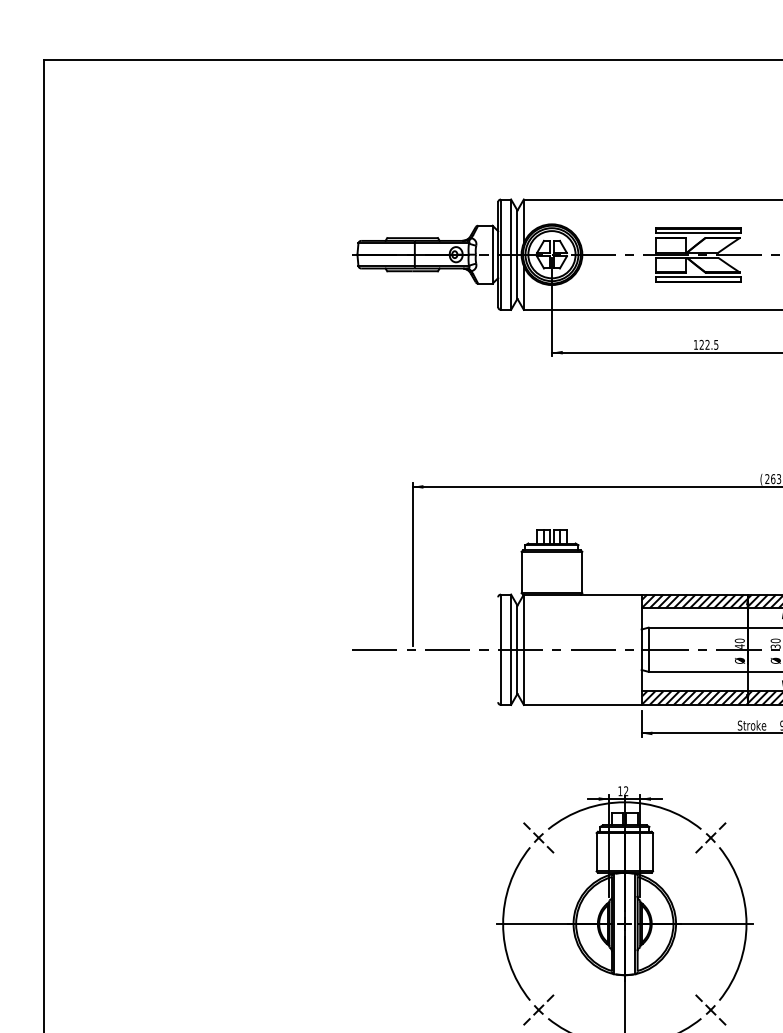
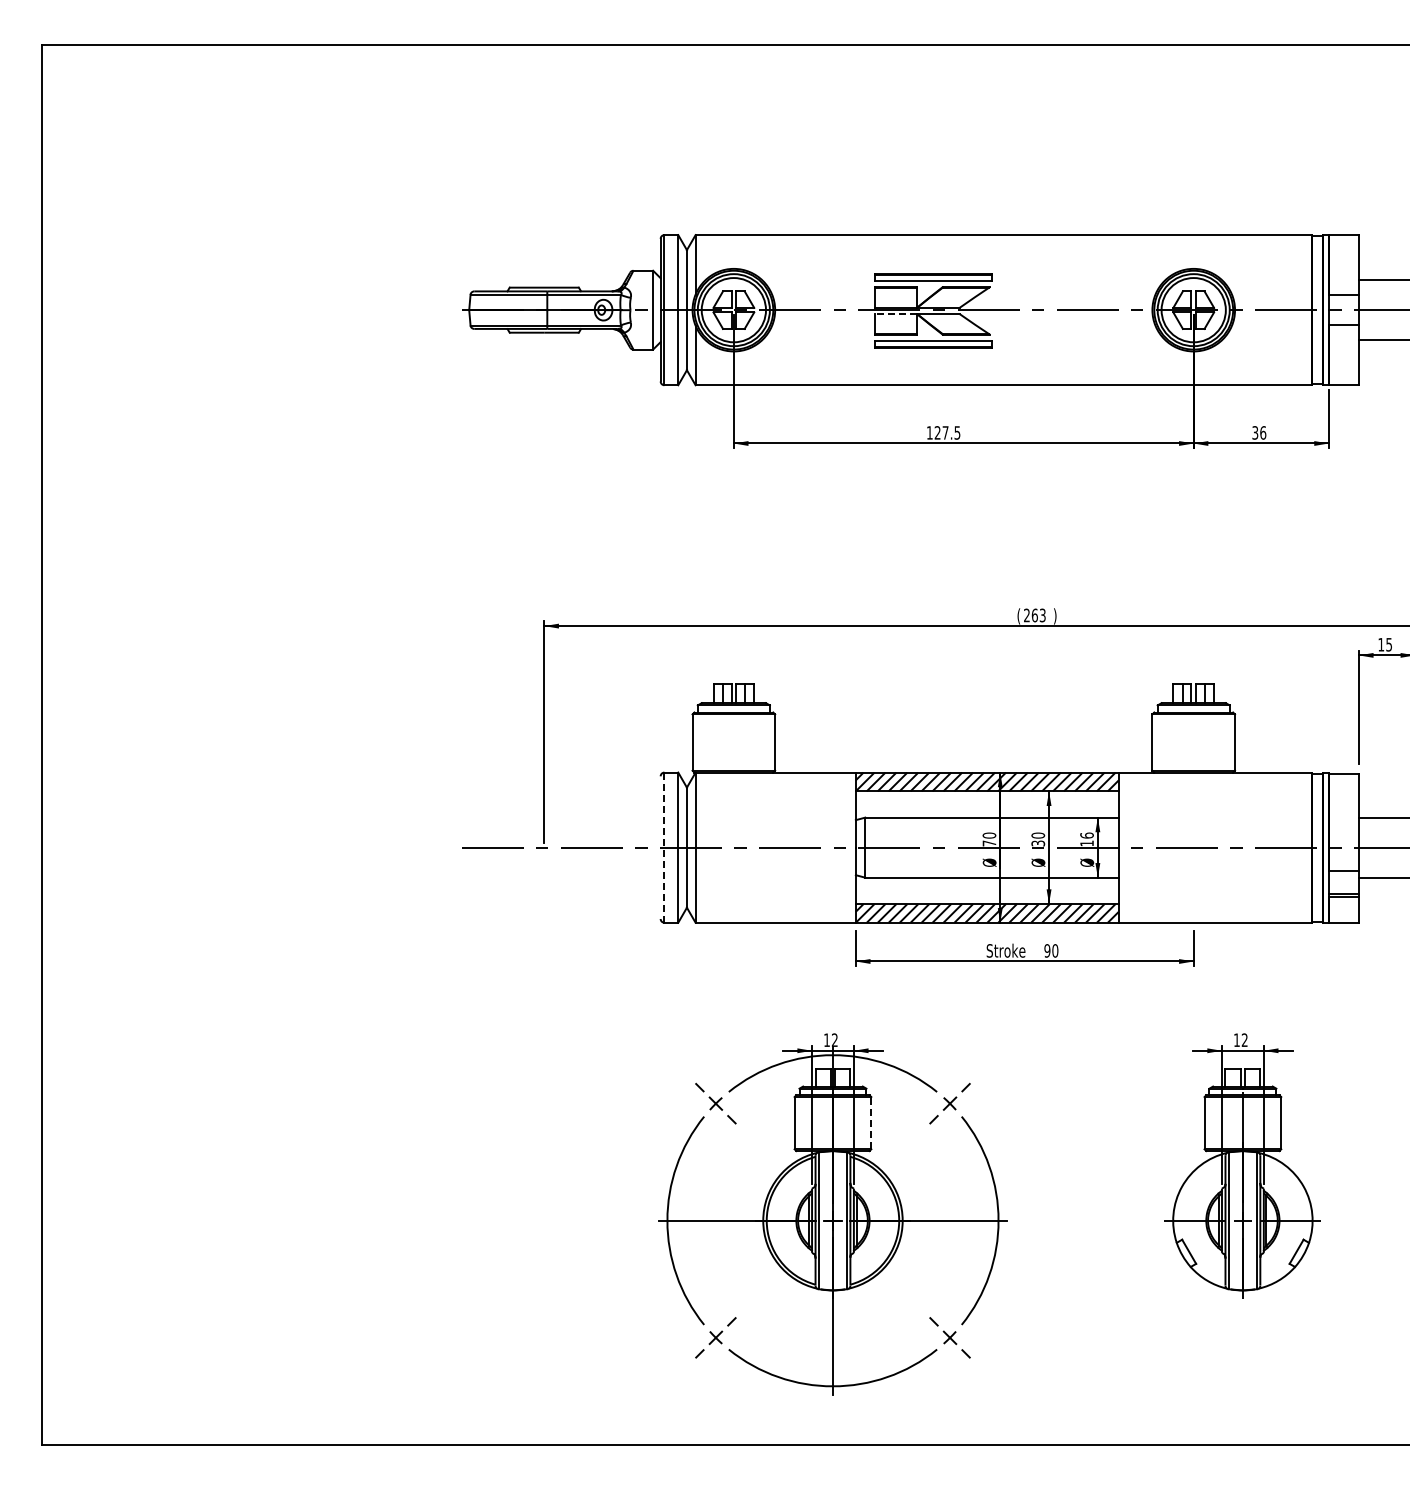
line: (670, 257) -> (895, 314), solid -> dashed
text: (707, 344) -> (945, 432), 122.5 -> 127.5
text: (739, 646) -> (989, 843), 40 -> 70
line: (500, 649) -> (664, 847), solid -> dashed
line: (653, 851) -> (871, 1122), solid -> dashed

